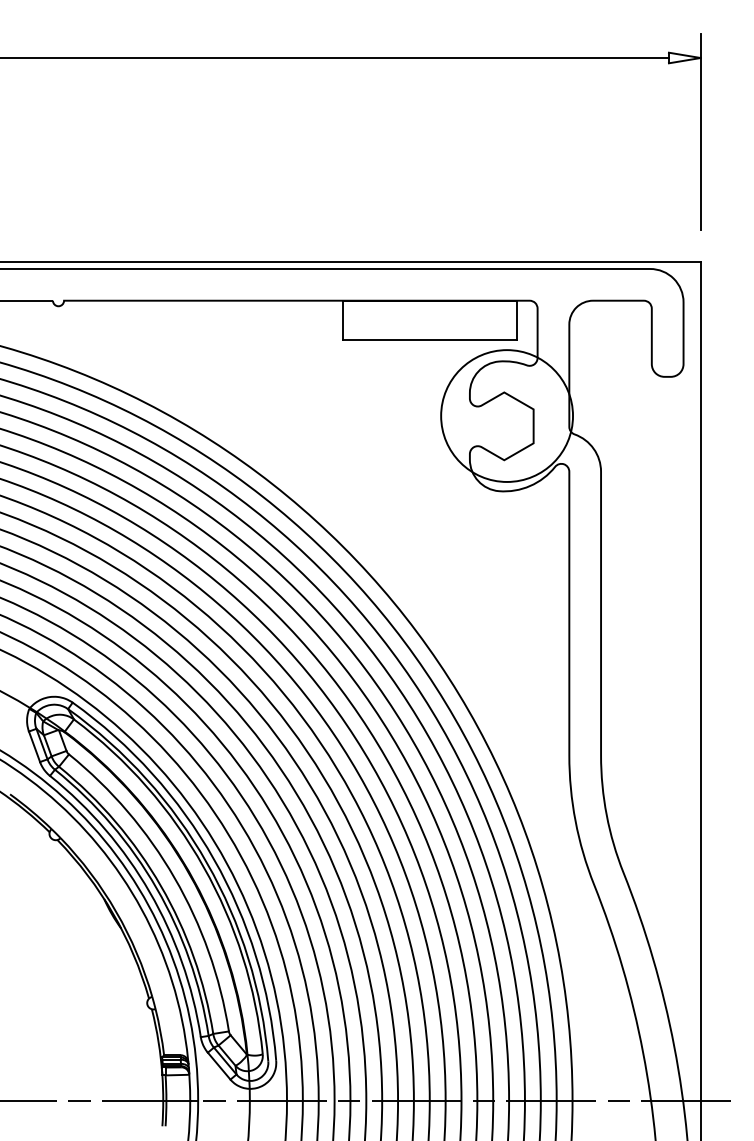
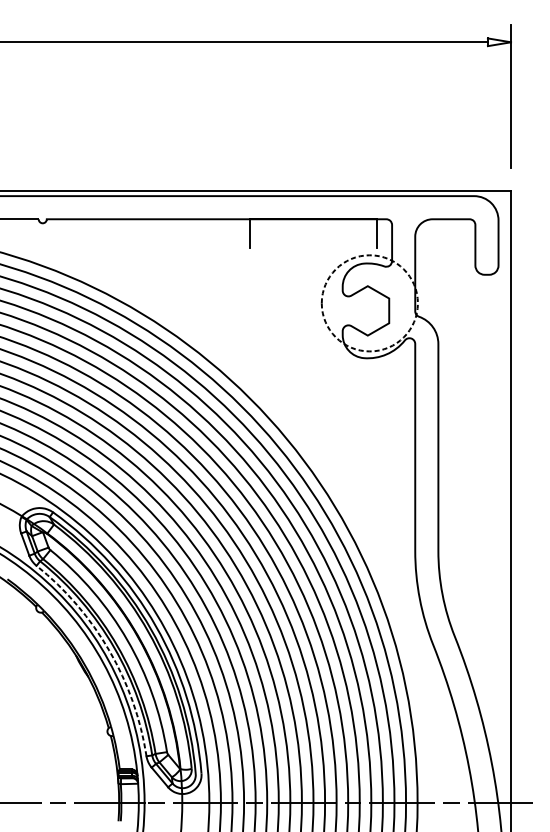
line: (430, 339) -> (314, 247), removed
circle: (507, 415) -> (370, 302), solid -> dashed
arc: (149, 892) -> (109, 650), solid -> dashed

